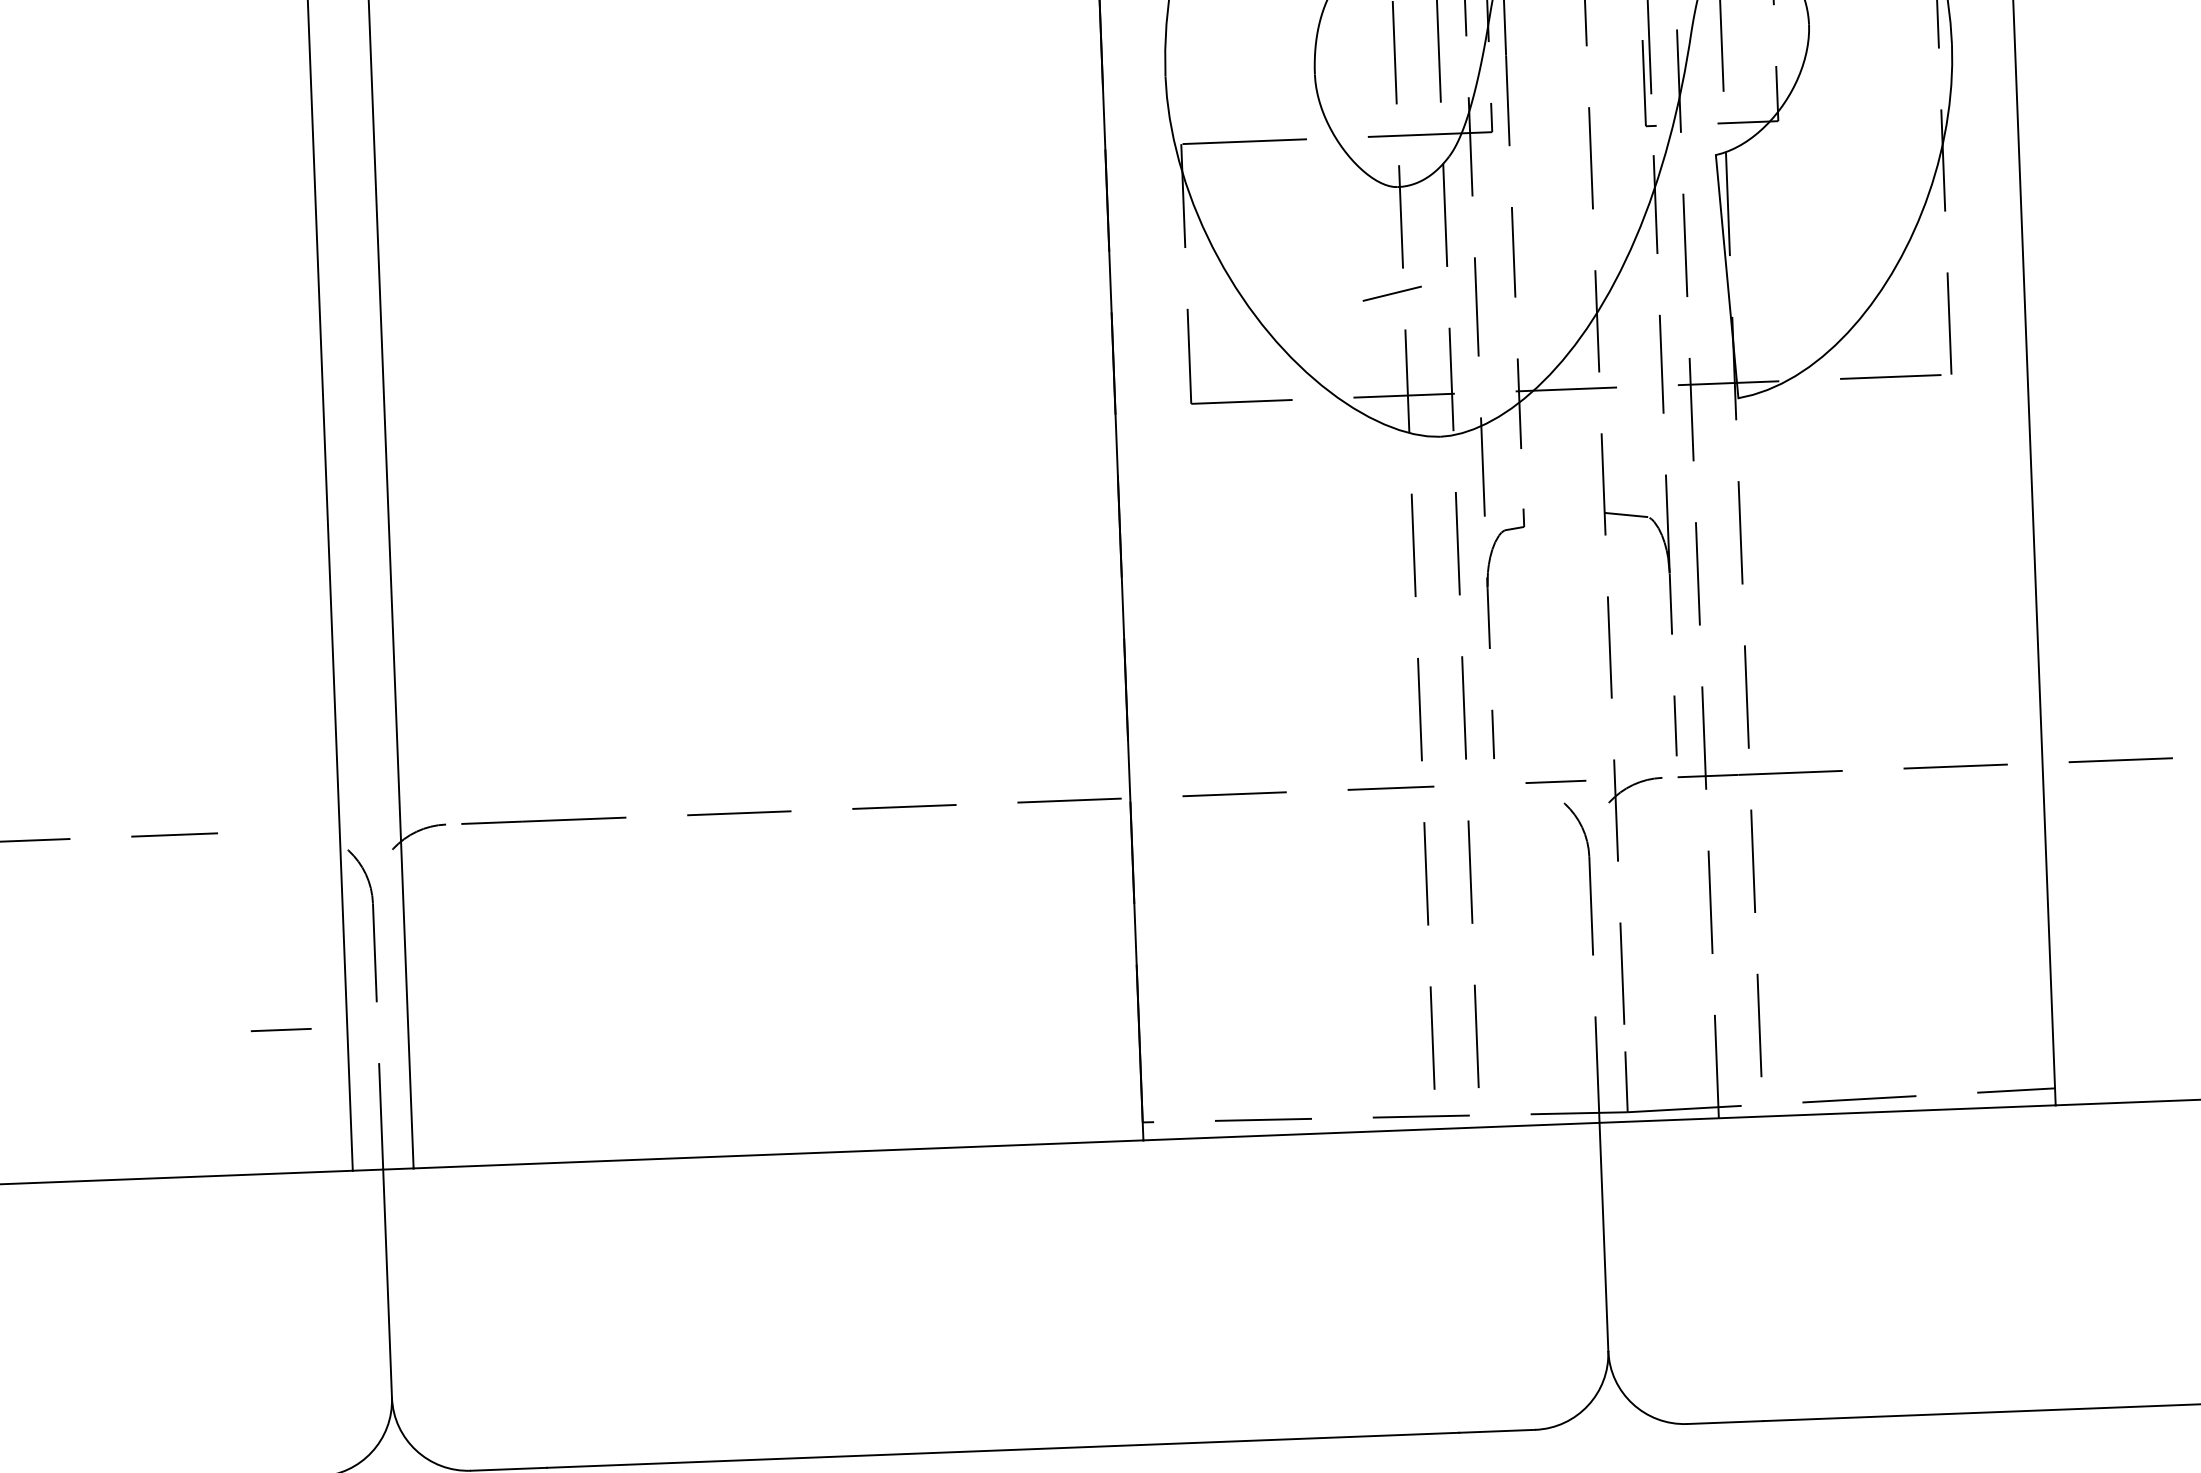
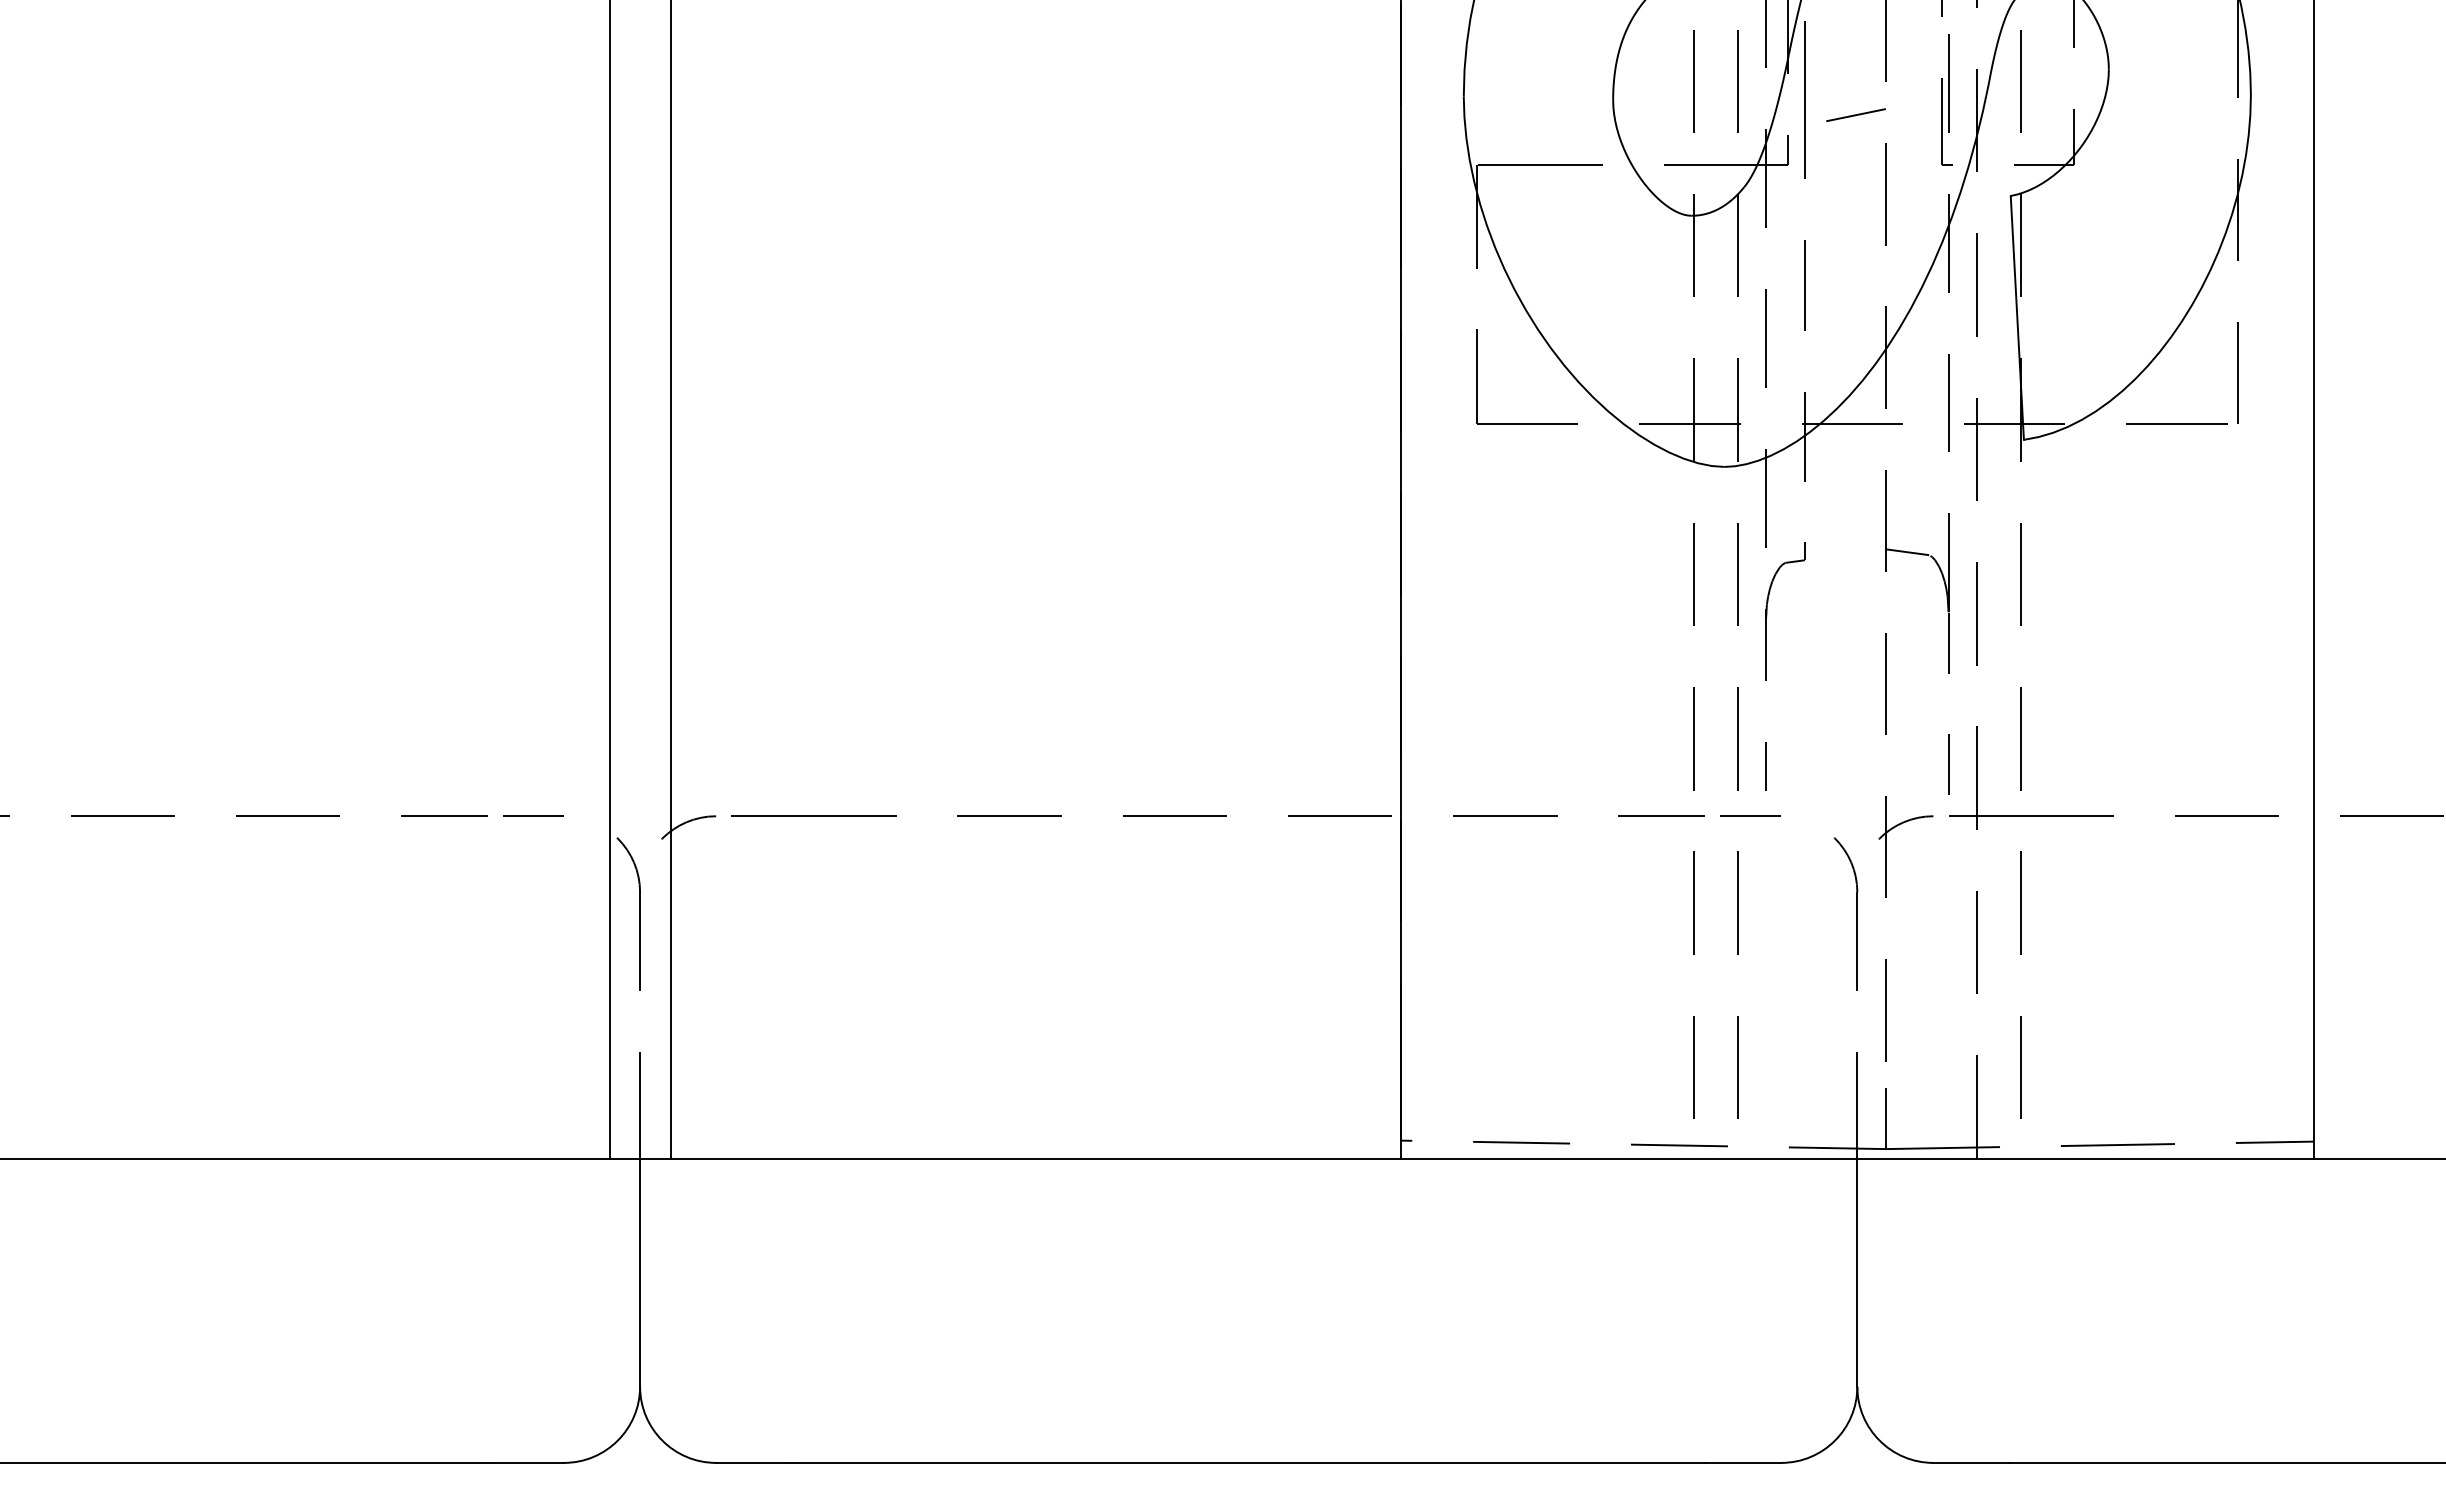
line: (1391, 293) -> (1855, 114), moved
line: (1555, 781) -> (1750, 815), moved
line: (281, 1029) -> (533, 815), moved

